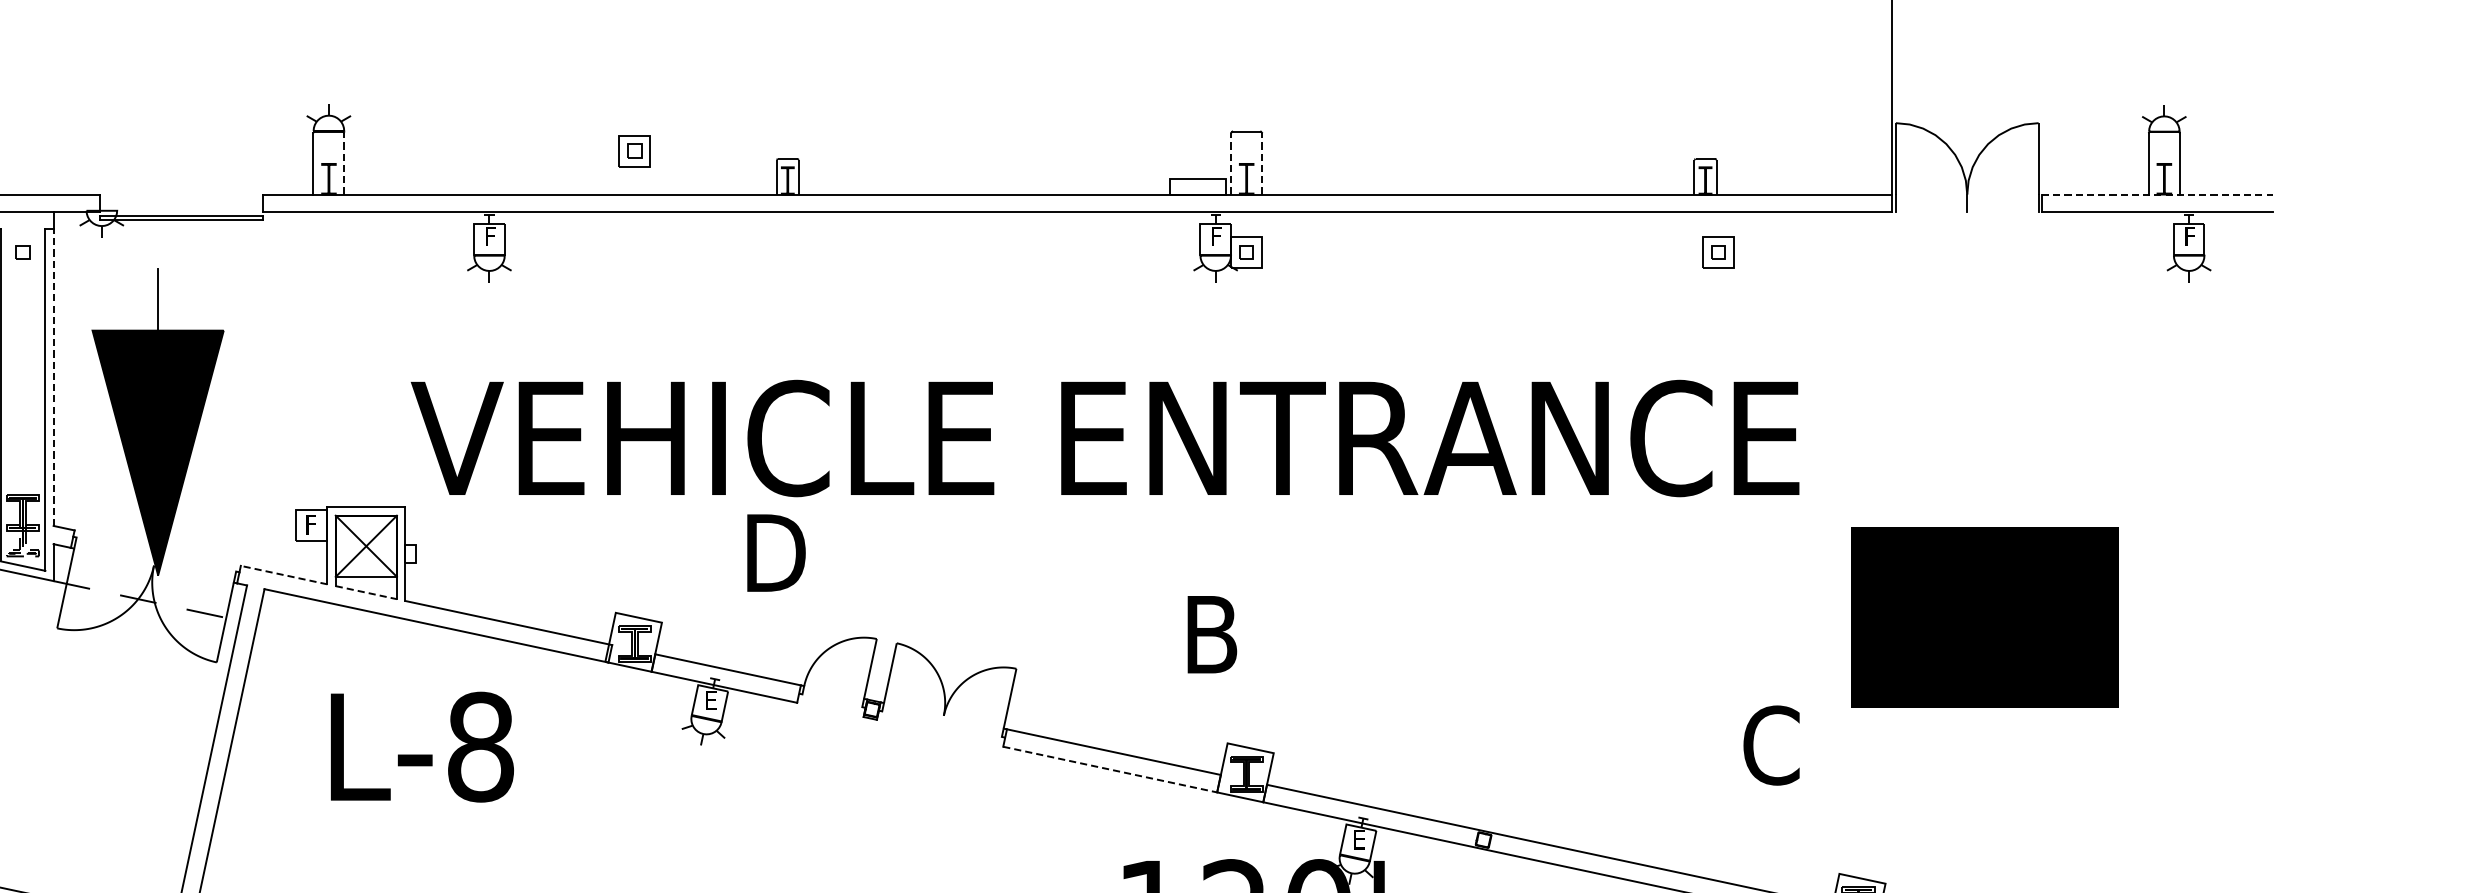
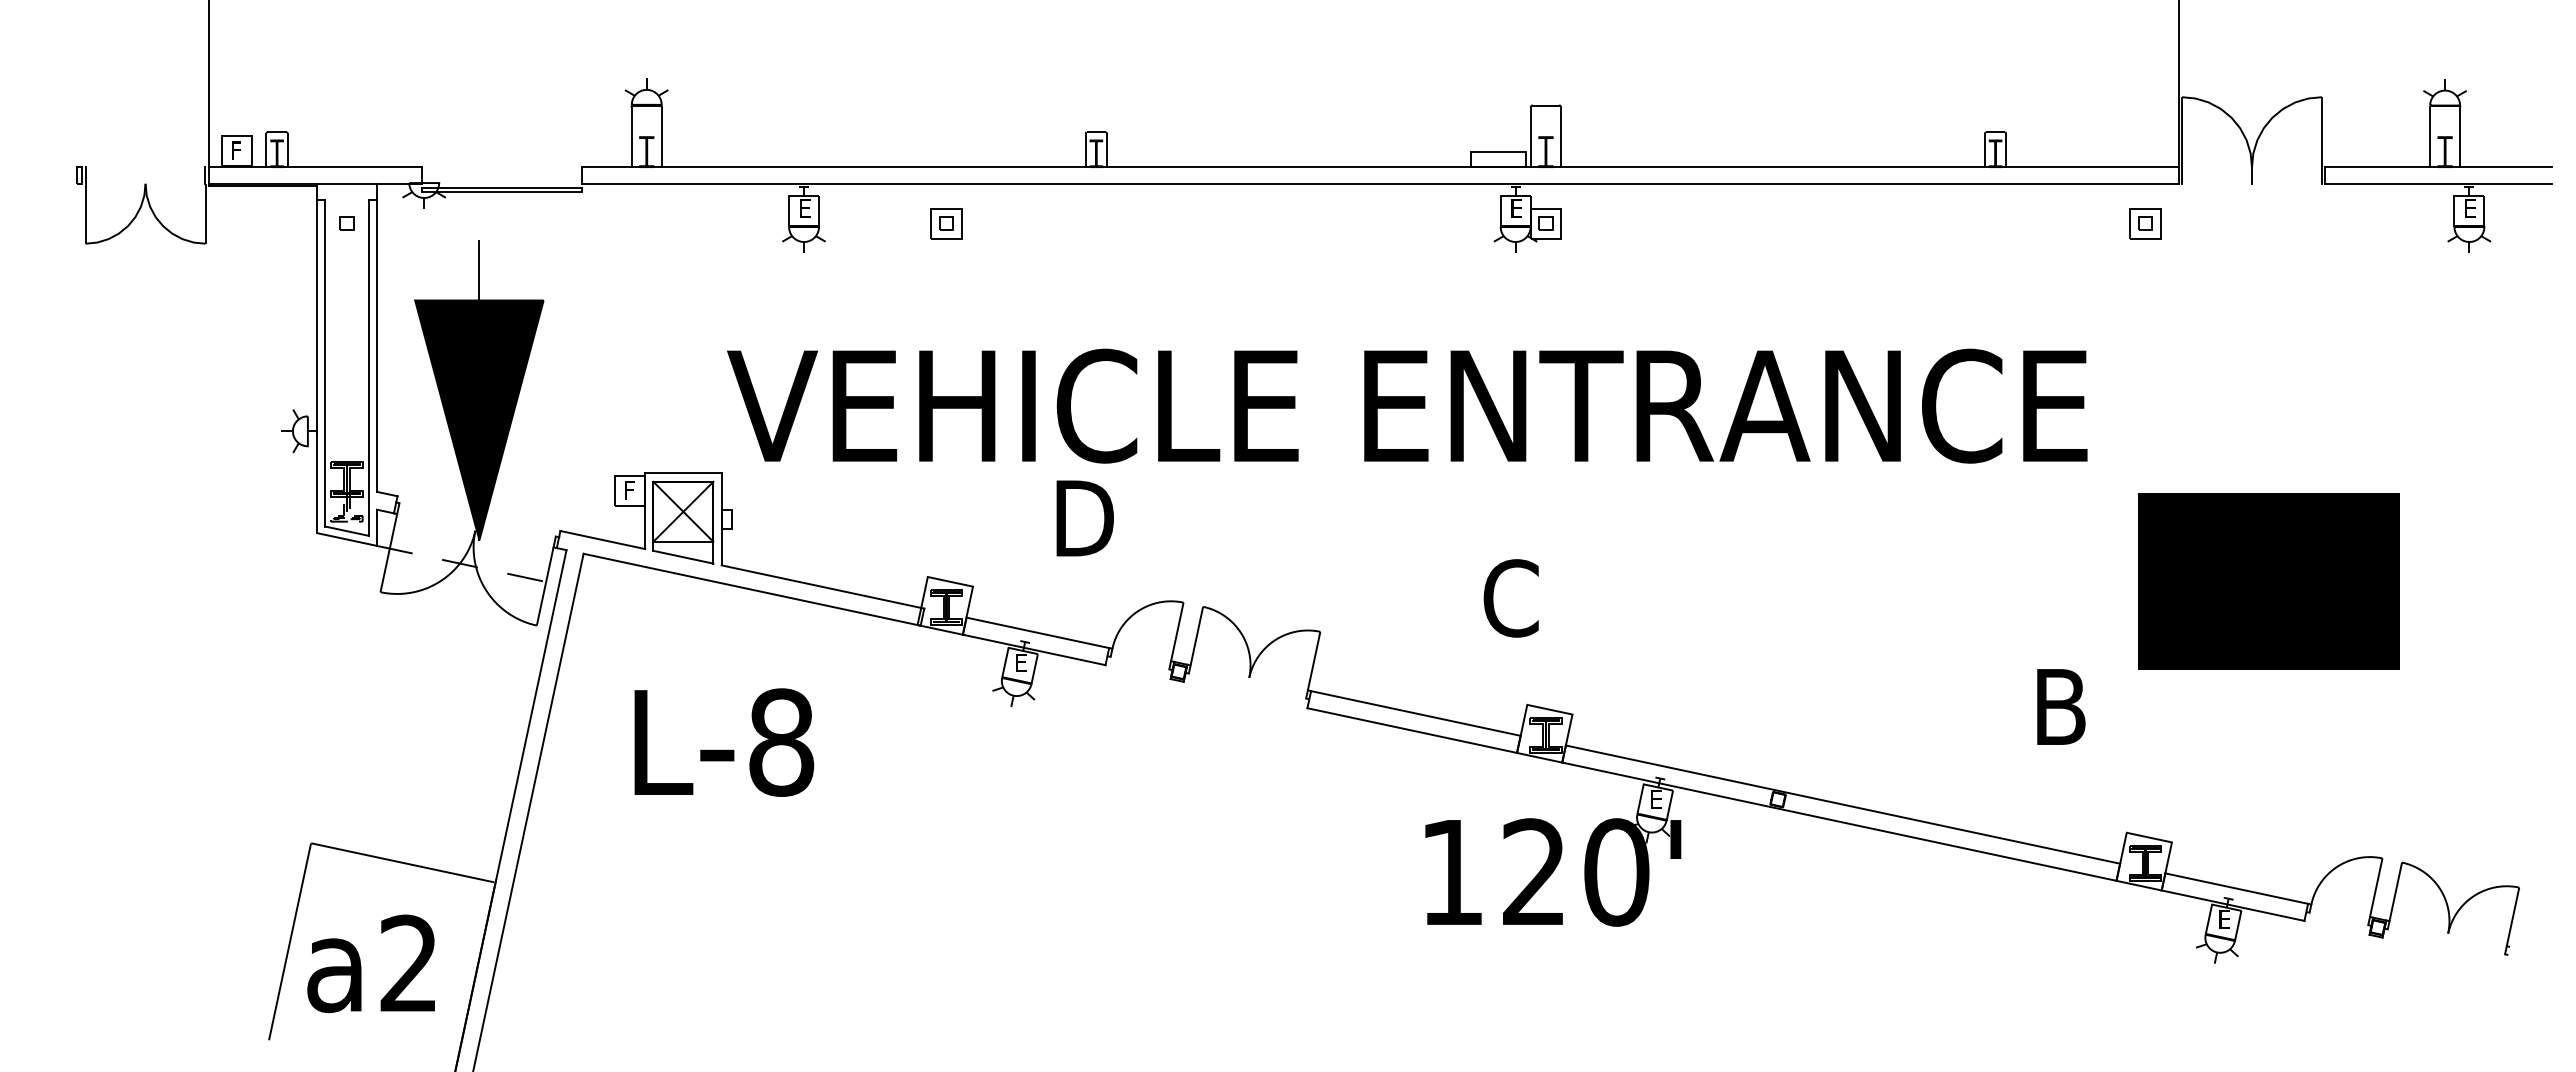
part: (634, 151) -> (946, 223), moved
line: (343, 163) -> (661, 136), dashed -> solid
line: (1230, 163) -> (1530, 136), dashed -> solid
line: (1261, 163) -> (1560, 136), dashed -> solid
line: (2157, 194) -> (2438, 167), dashed -> solid
text: (491, 236) -> (806, 208), F -> E
text: (1216, 236) -> (1516, 208), F -> E
text: (2190, 236) -> (2470, 208), F -> E
part: (1718, 252) -> (2145, 223), moved
line: (54, 377) -> (377, 346), dashed -> solid
line: (283, 574) -> (602, 539), dashed -> solid
line: (366, 592) -> (683, 557), dashed -> solid
text: (1210, 634) -> (1510, 598), B -> C
text: (1770, 745) -> (2059, 706), C -> B
text: (422, 747) -> (724, 742), moved
line: (1110, 769) -> (1412, 730), dashed -> solid

